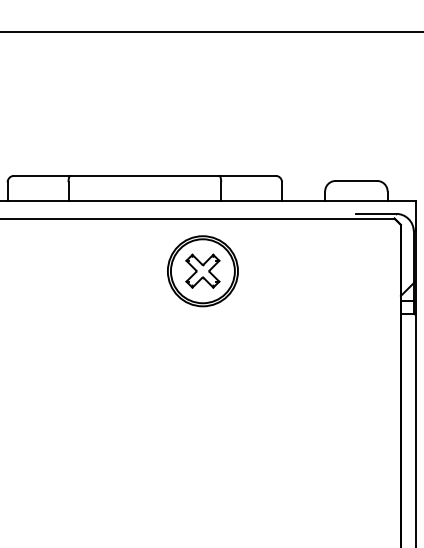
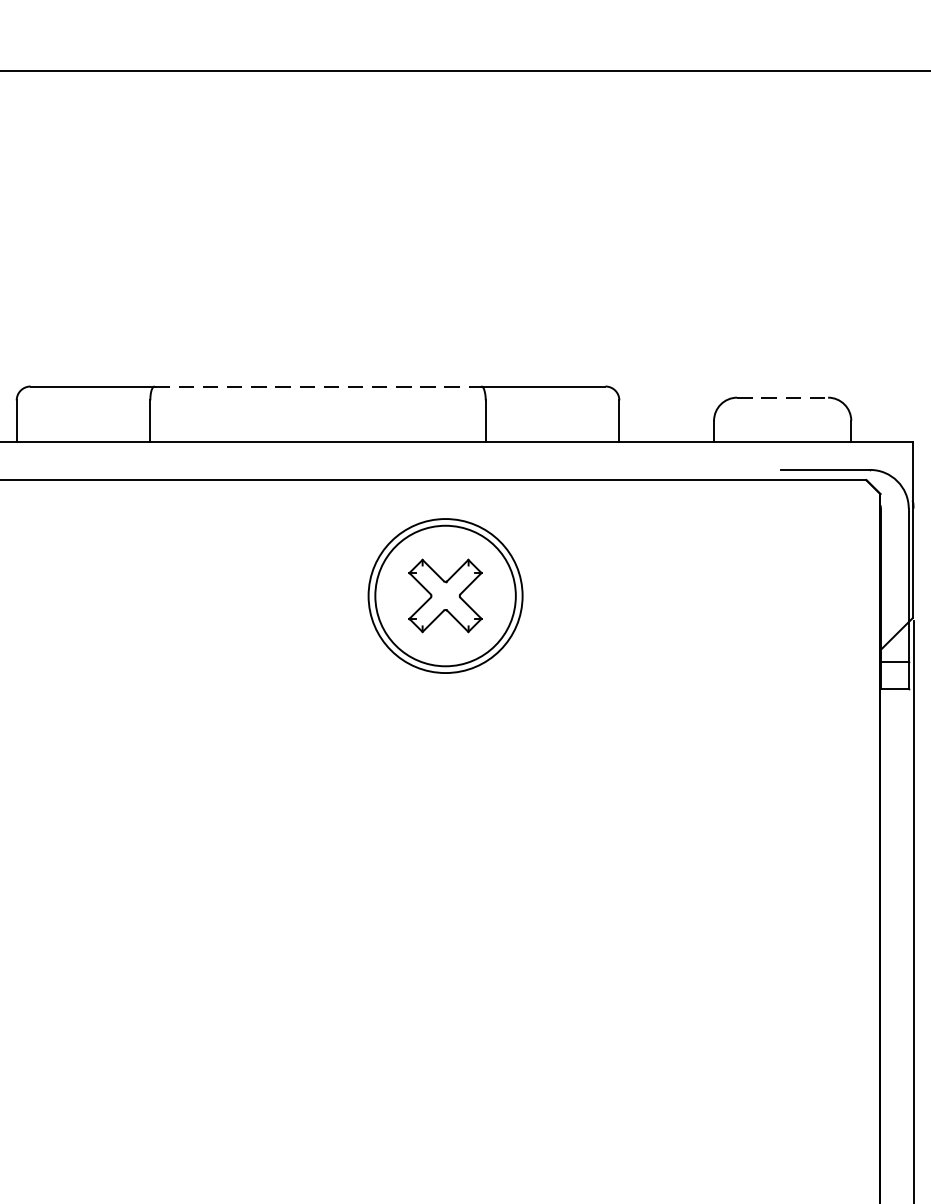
line: (145, 175) -> (319, 385), solid -> dashed
line: (356, 180) -> (782, 396), solid -> dashed

